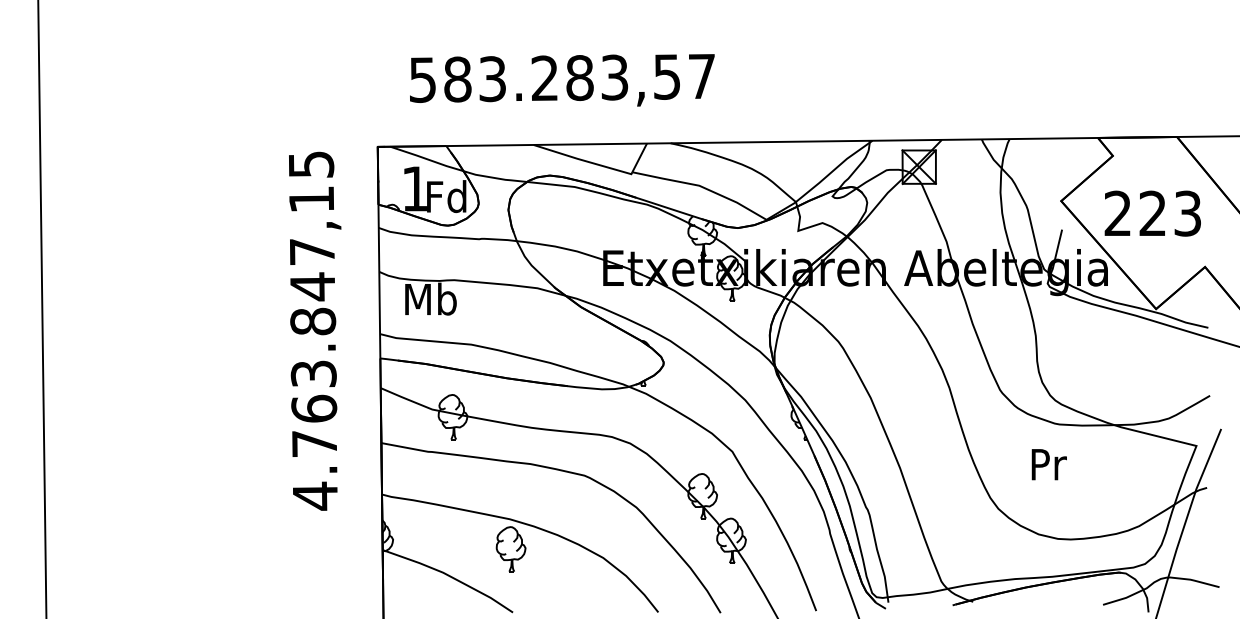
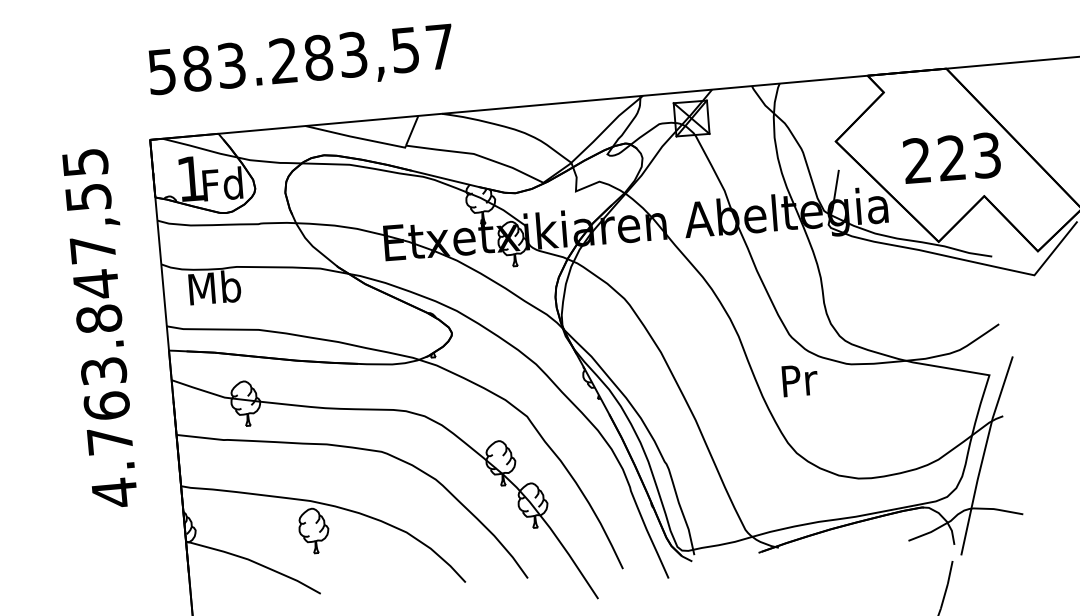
text: (562, 80) -> (301, 61), moved
text: (311, 199) -> (88, 197), 4.763.847,15 -> 4.763.847,55
text: (1152, 213) -> (951, 158), moved
text: (1048, 464) -> (799, 380), moved

